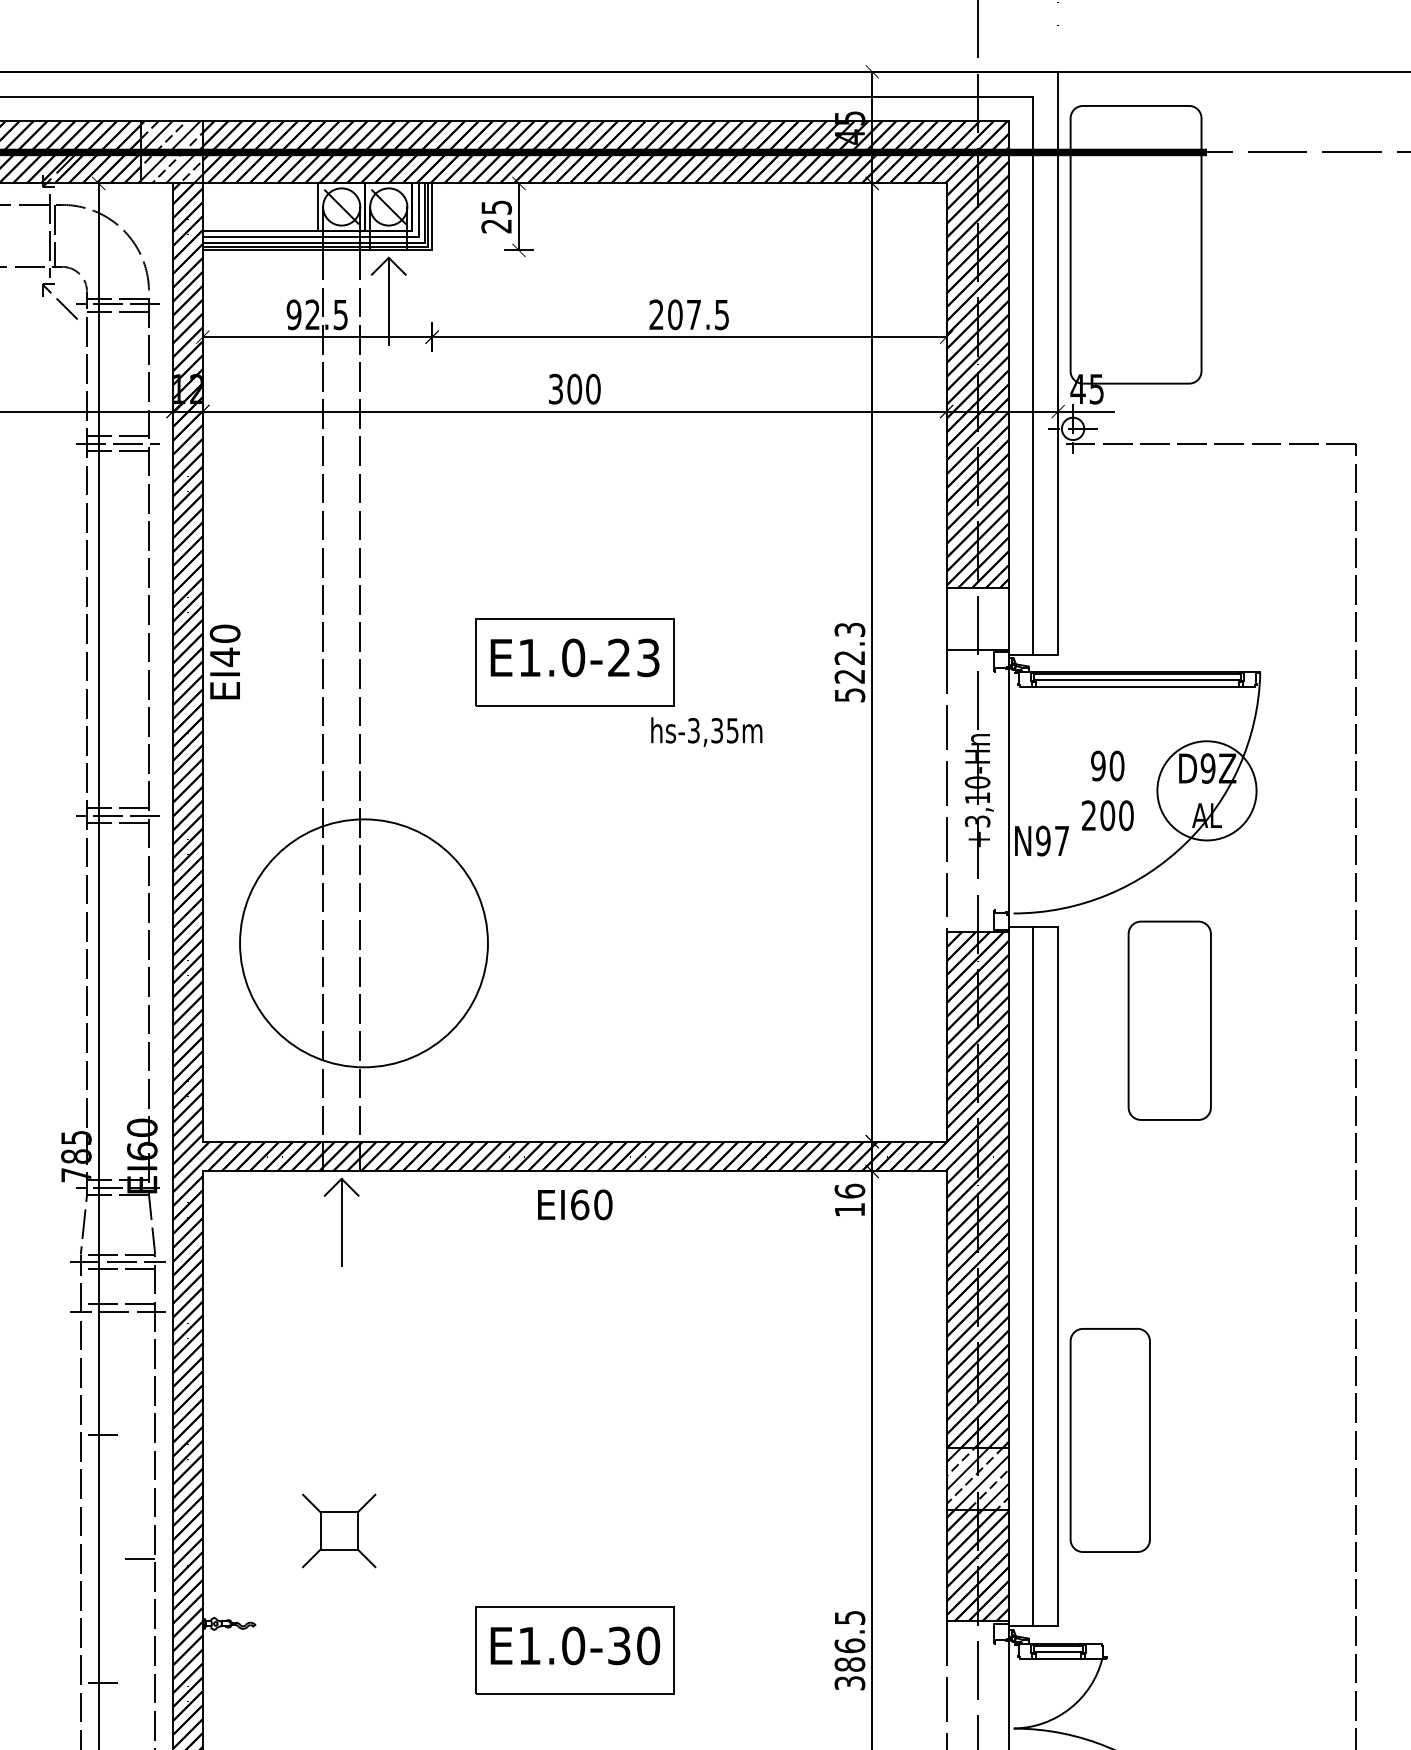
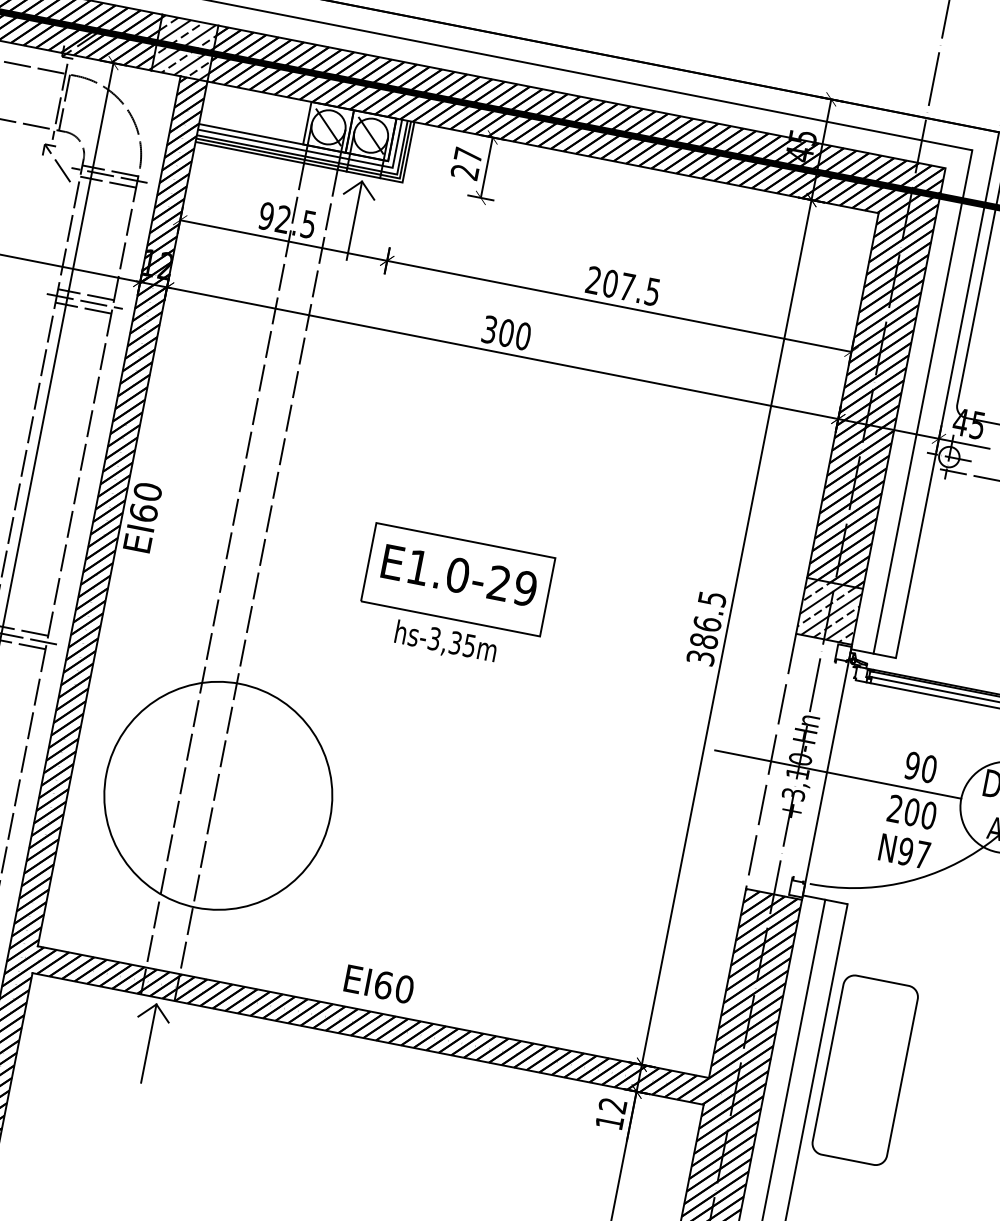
text: (496, 207) -> (468, 155), 25 -> 27
hatch: (977, 618) -> (829, 611), added
text: (224, 657) -> (143, 513), EI40 -> EI60
text: (648, 657) -> (525, 588), E1.0-23 -> E1.0-29
text: (849, 661) -> (706, 627), 522.3 -> 386.5
text: (706, 731) -> (445, 641), moved
line: (1020, 790) -> (837, 774), added
text: (1041, 840) -> (904, 850), moved
part: (1169, 1020) -> (865, 1069), moved
text: (849, 1190) -> (612, 1104), 16 -> 12
text: (575, 1204) -> (379, 984), moved

